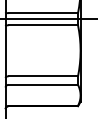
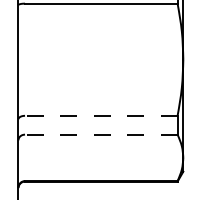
line: (43, 76) -> (101, 116), solid -> dashed
line: (43, 84) -> (101, 133), solid -> dashed

